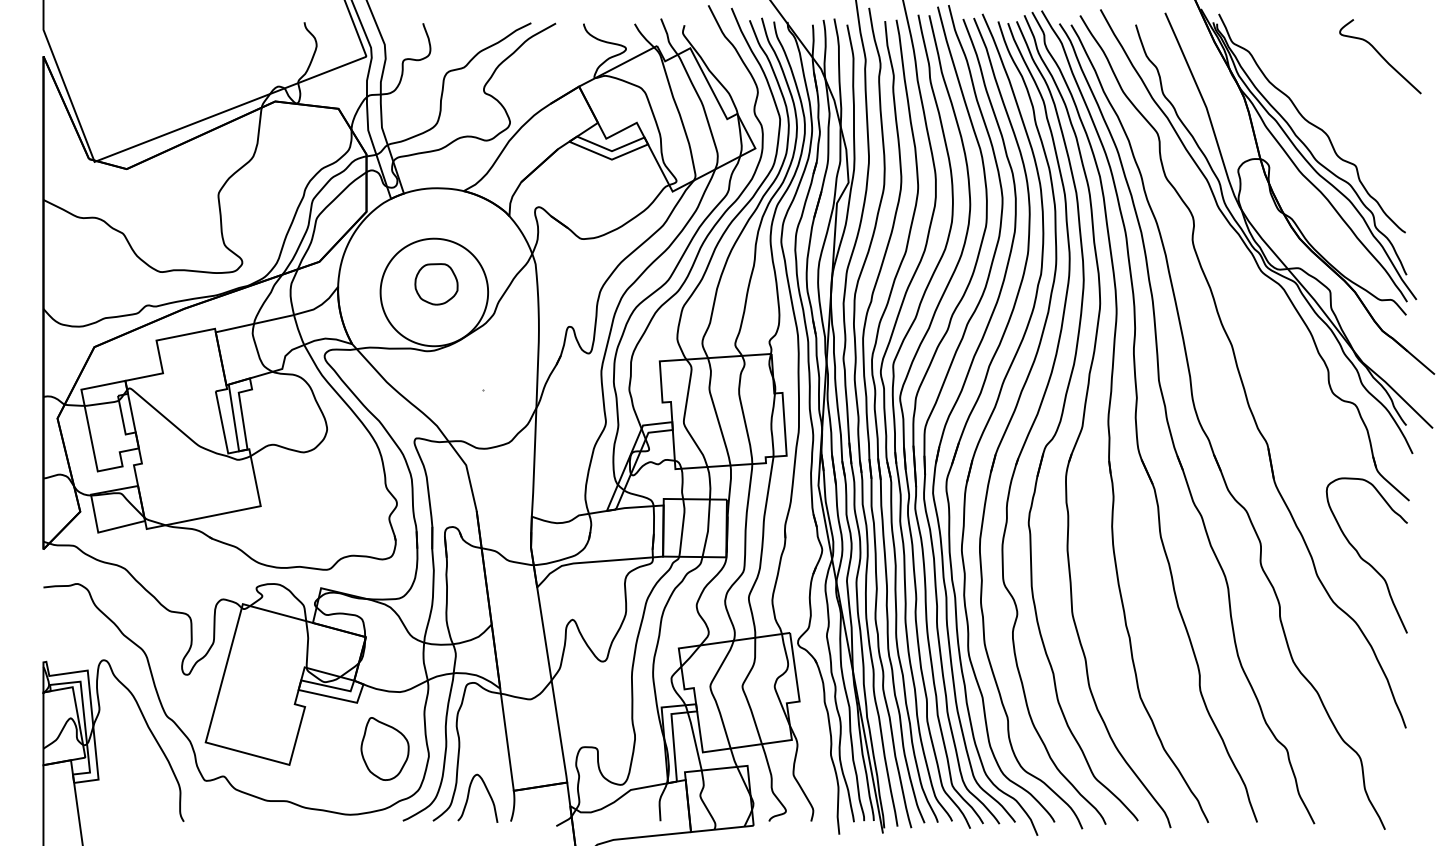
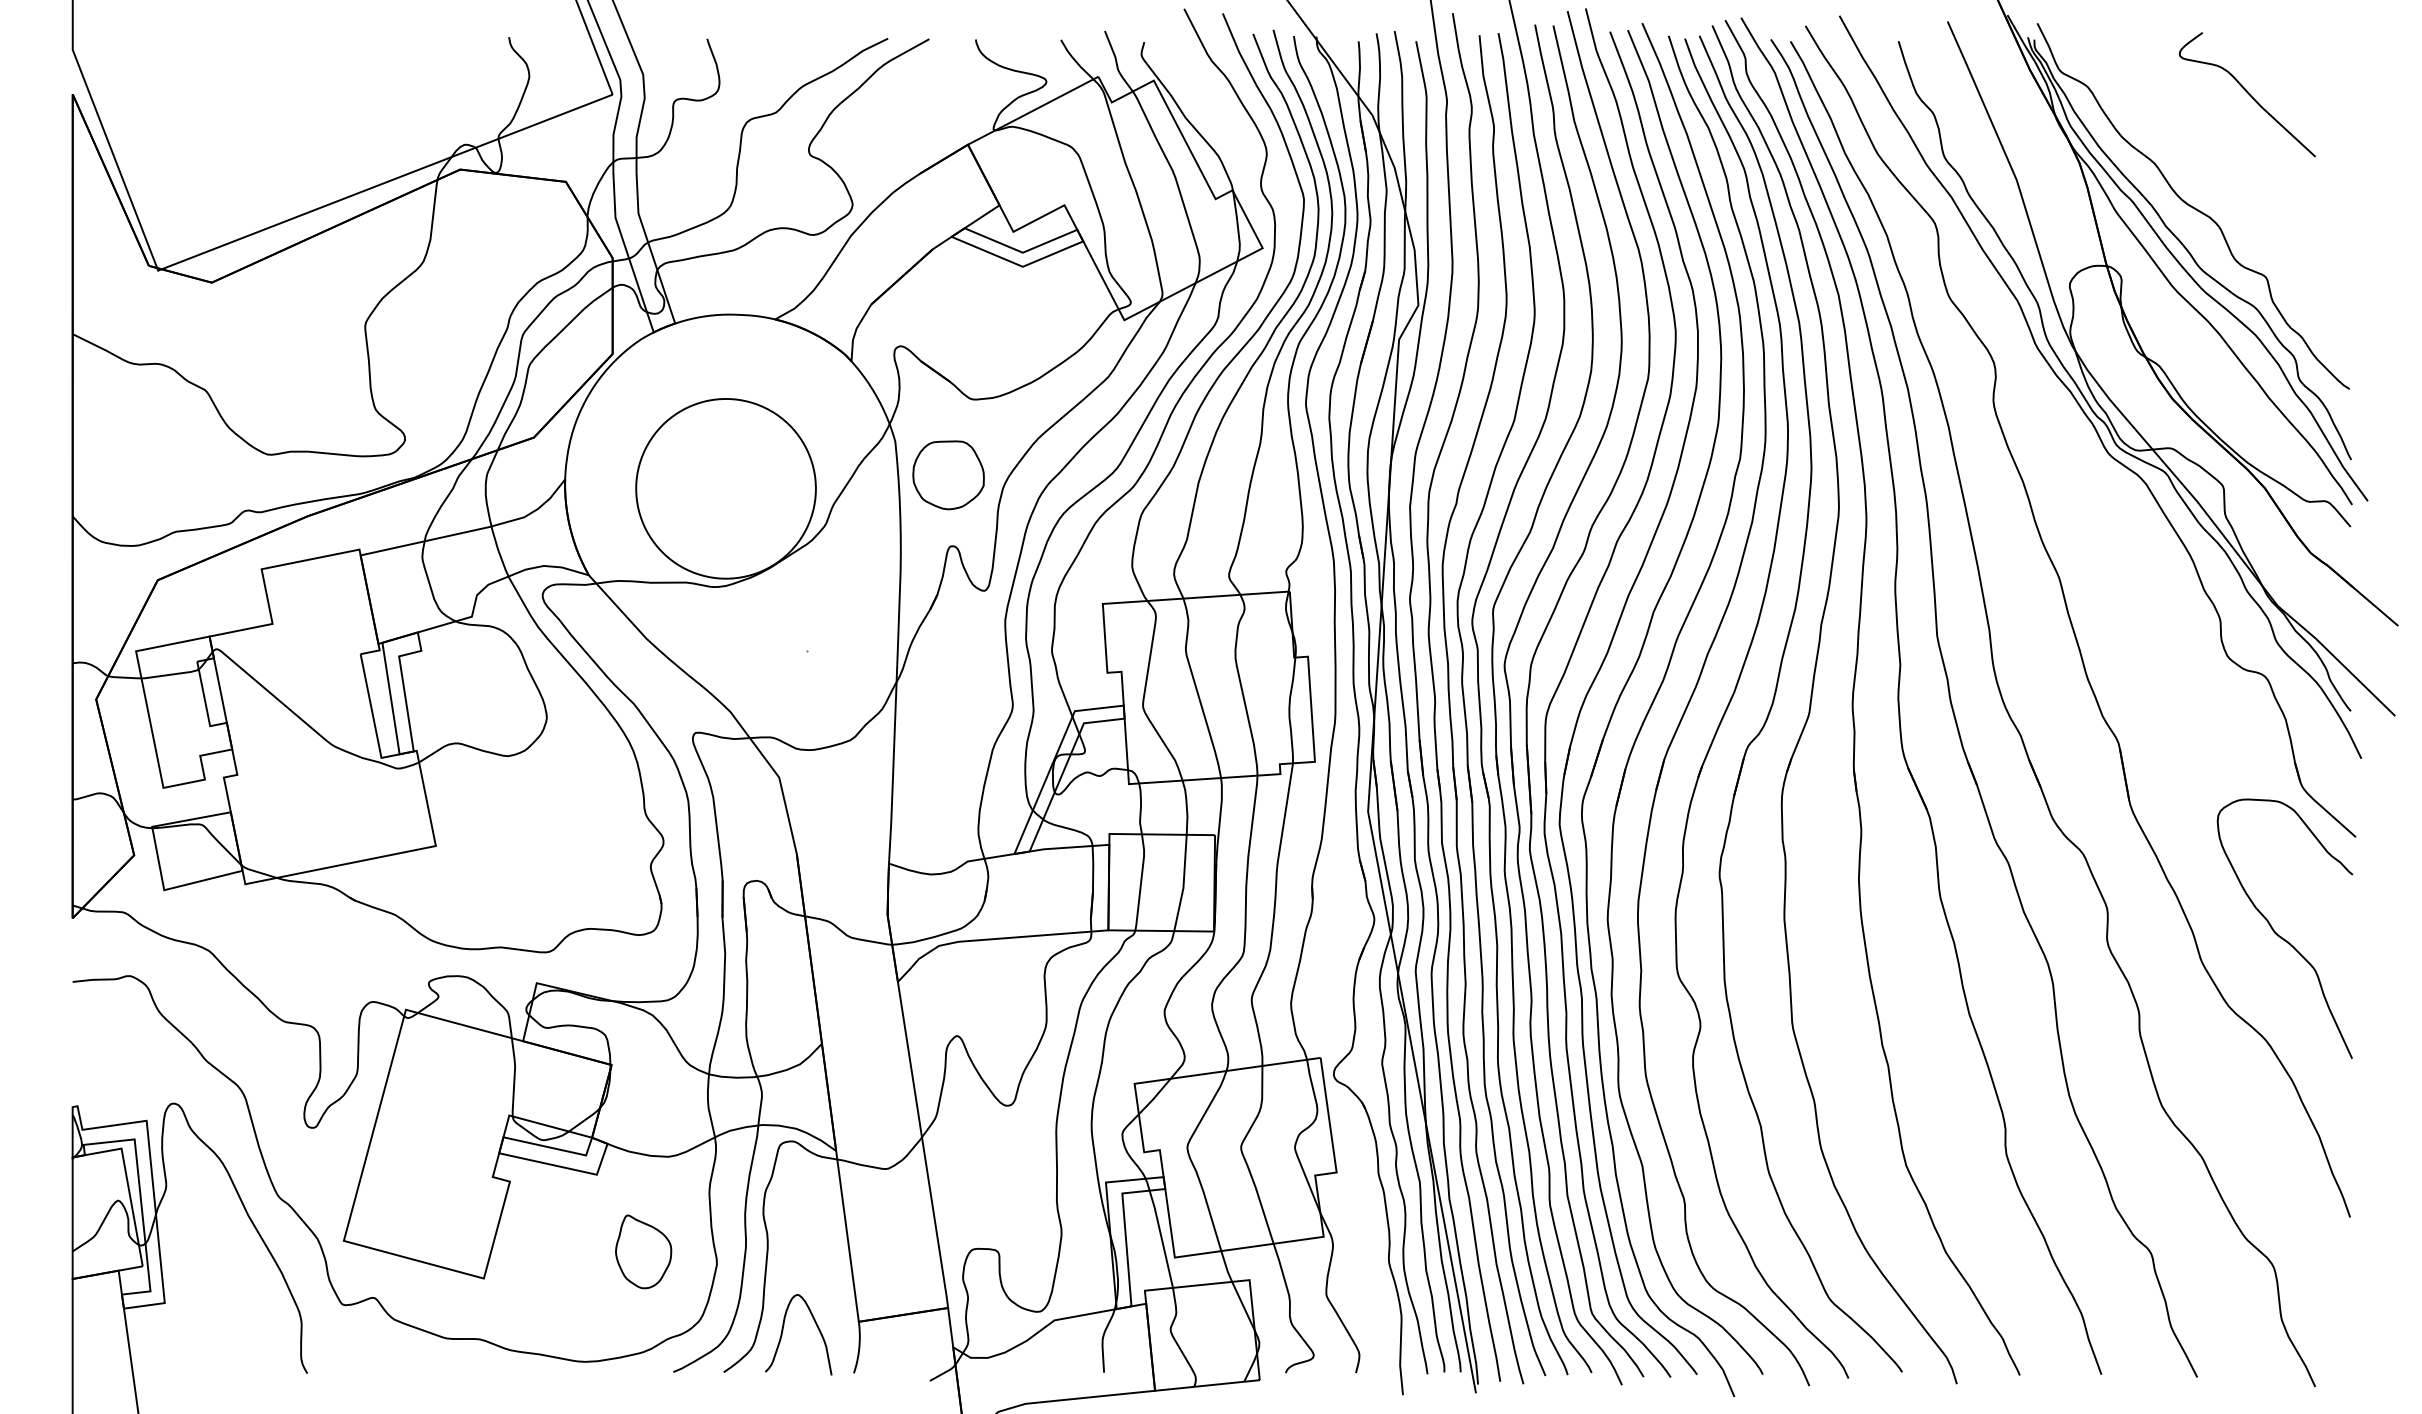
curve: (1380, 56) -> (2247, 94), moved
part: (436, 284) -> (948, 475), moved
part: (384, 748) -> (642, 1251), size x0.7

